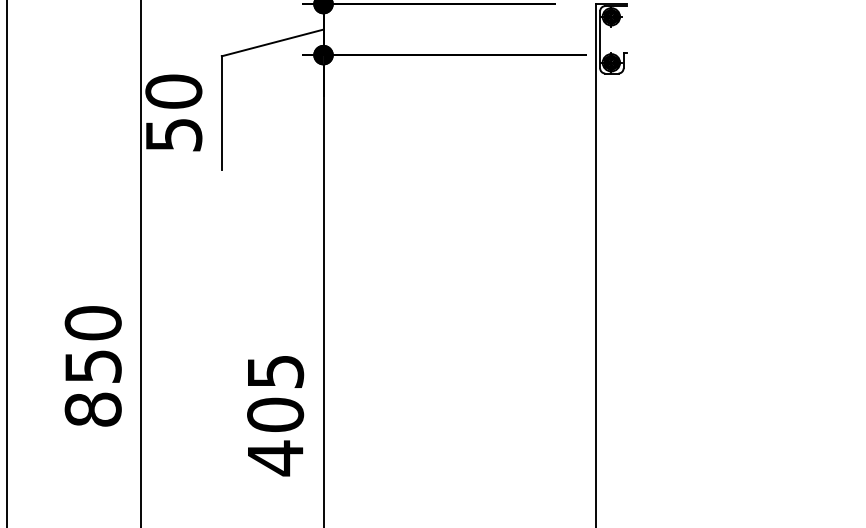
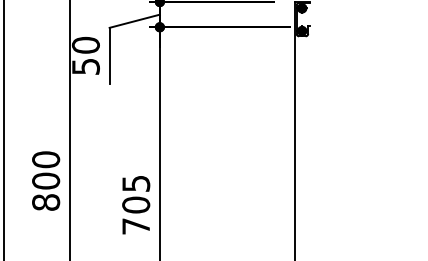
text: (94, 365) -> (46, 180), 850 -> 800
text: (274, 458) -> (135, 226), 405 -> 705

